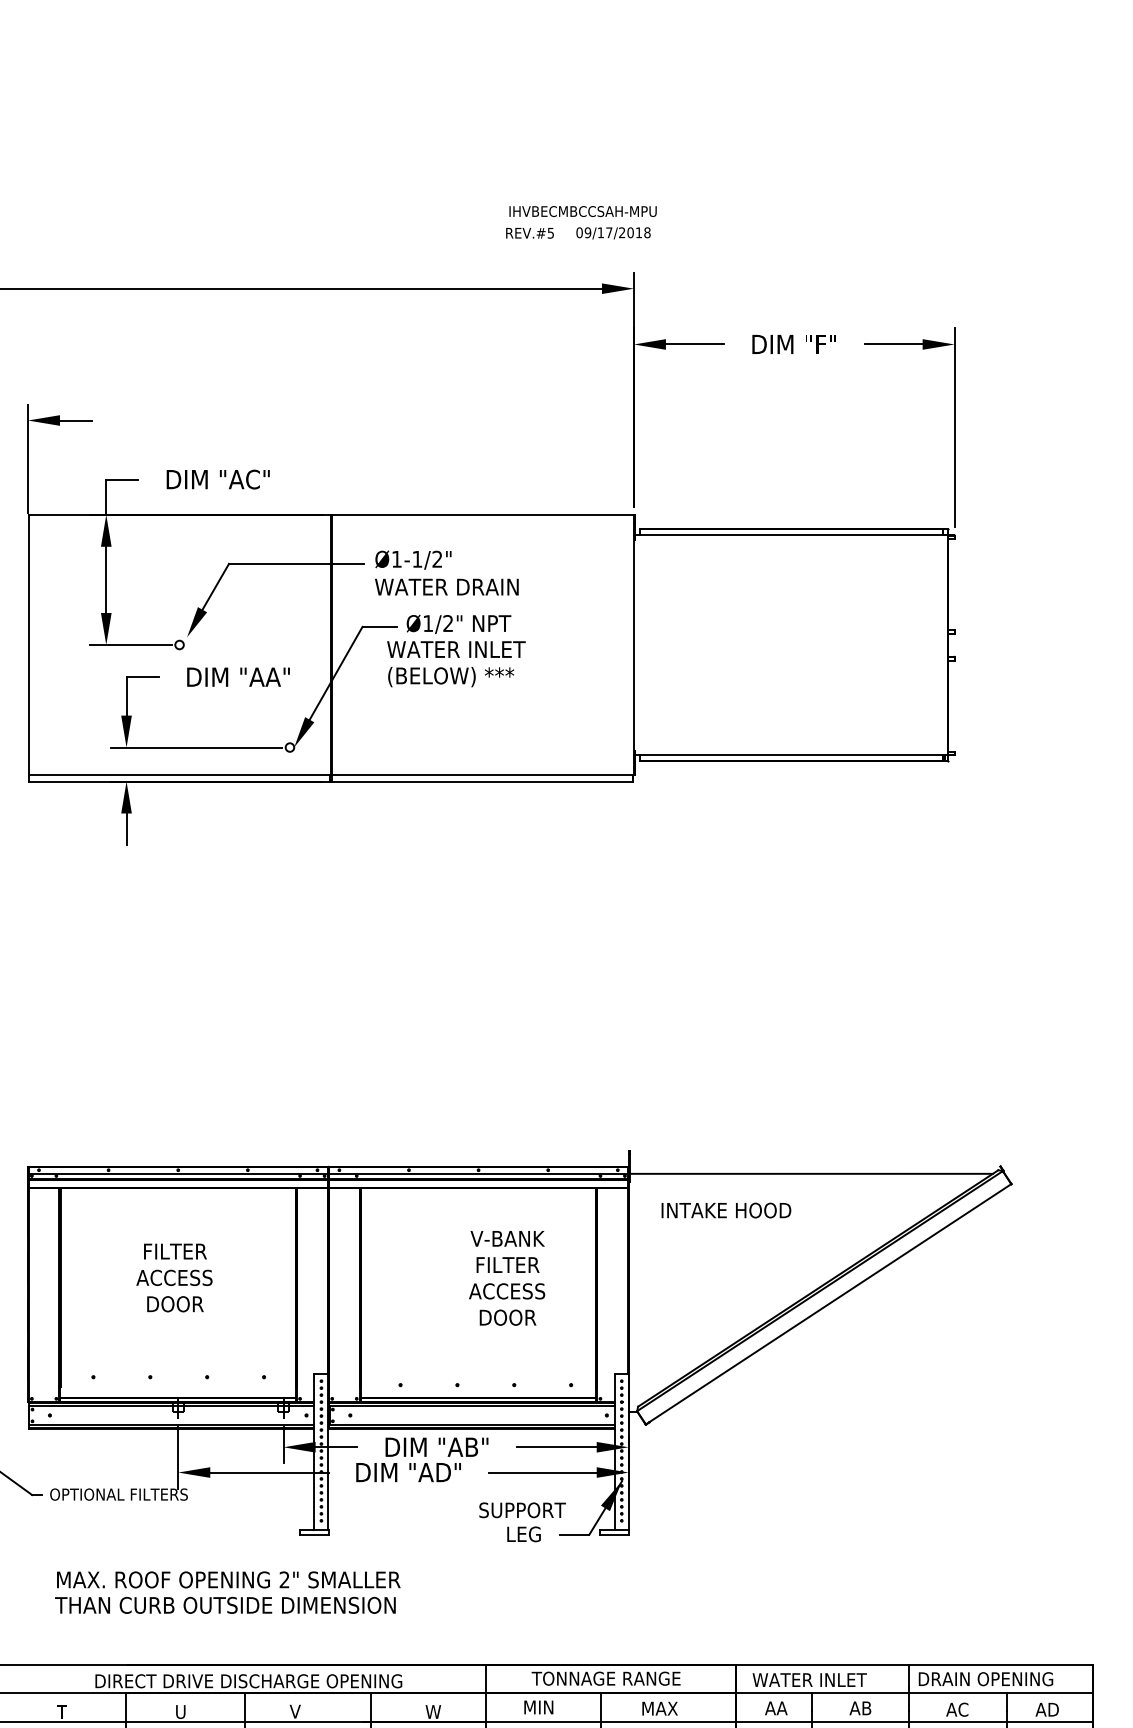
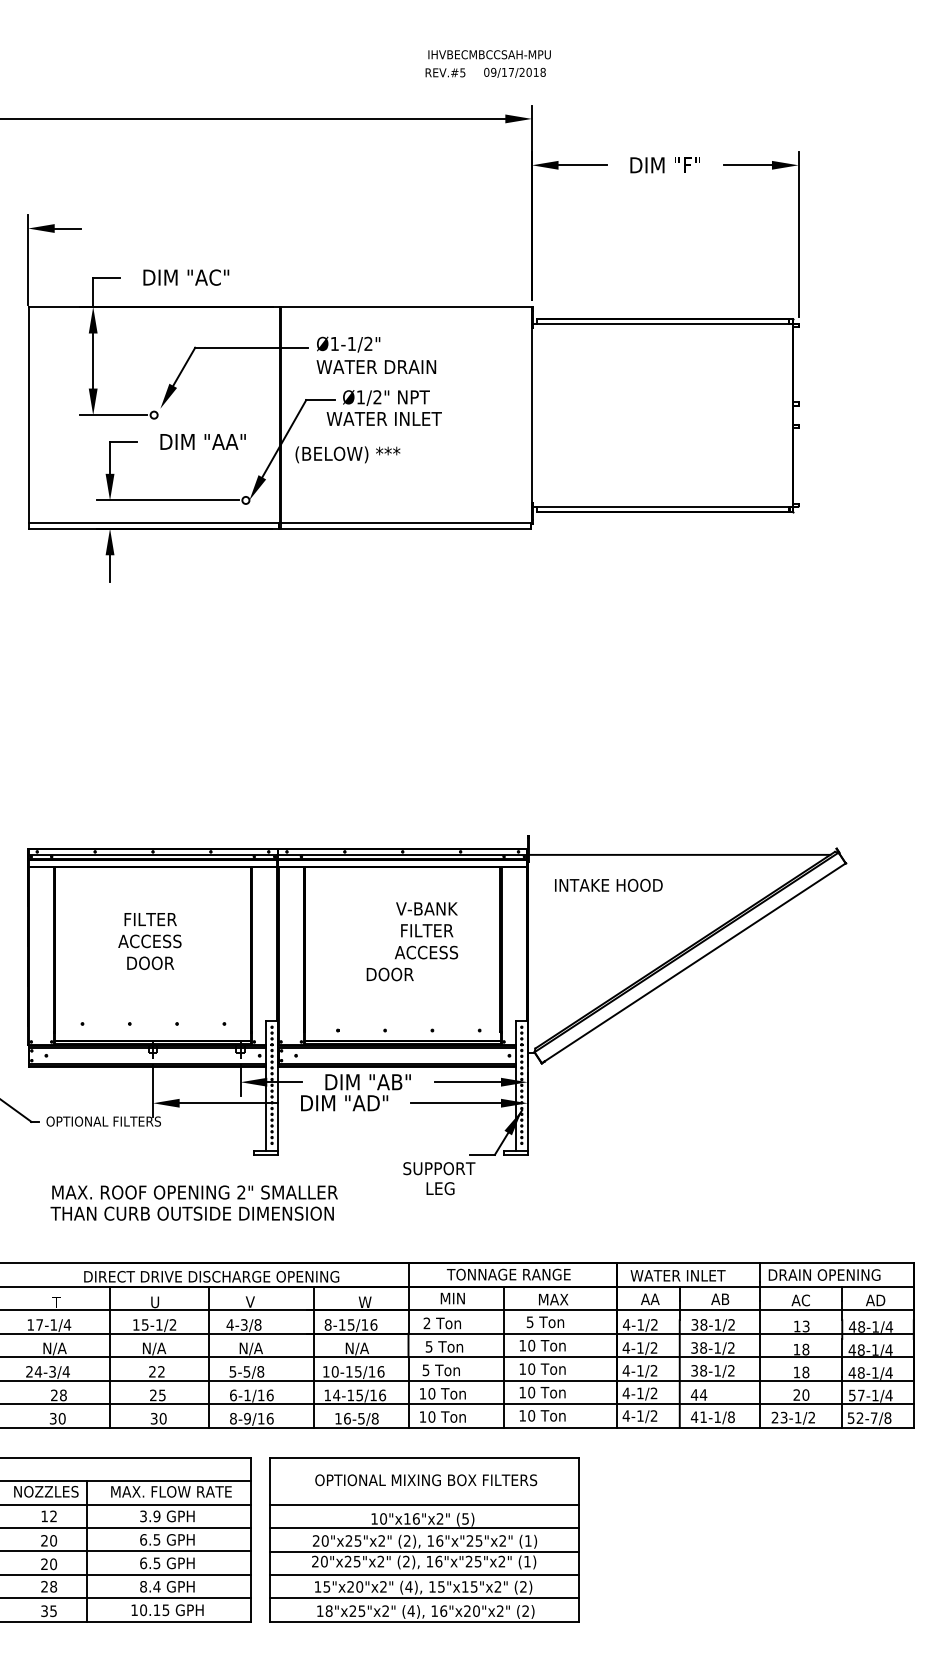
text: (450, 676) -> (347, 454), moved
text: (507, 1317) -> (389, 974), moved
text: (522, 1522) -> (439, 1178), moved

